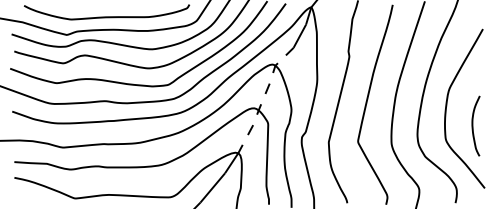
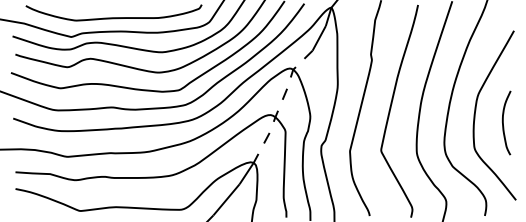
curve: (473, 125) -> (503, 122), moved

